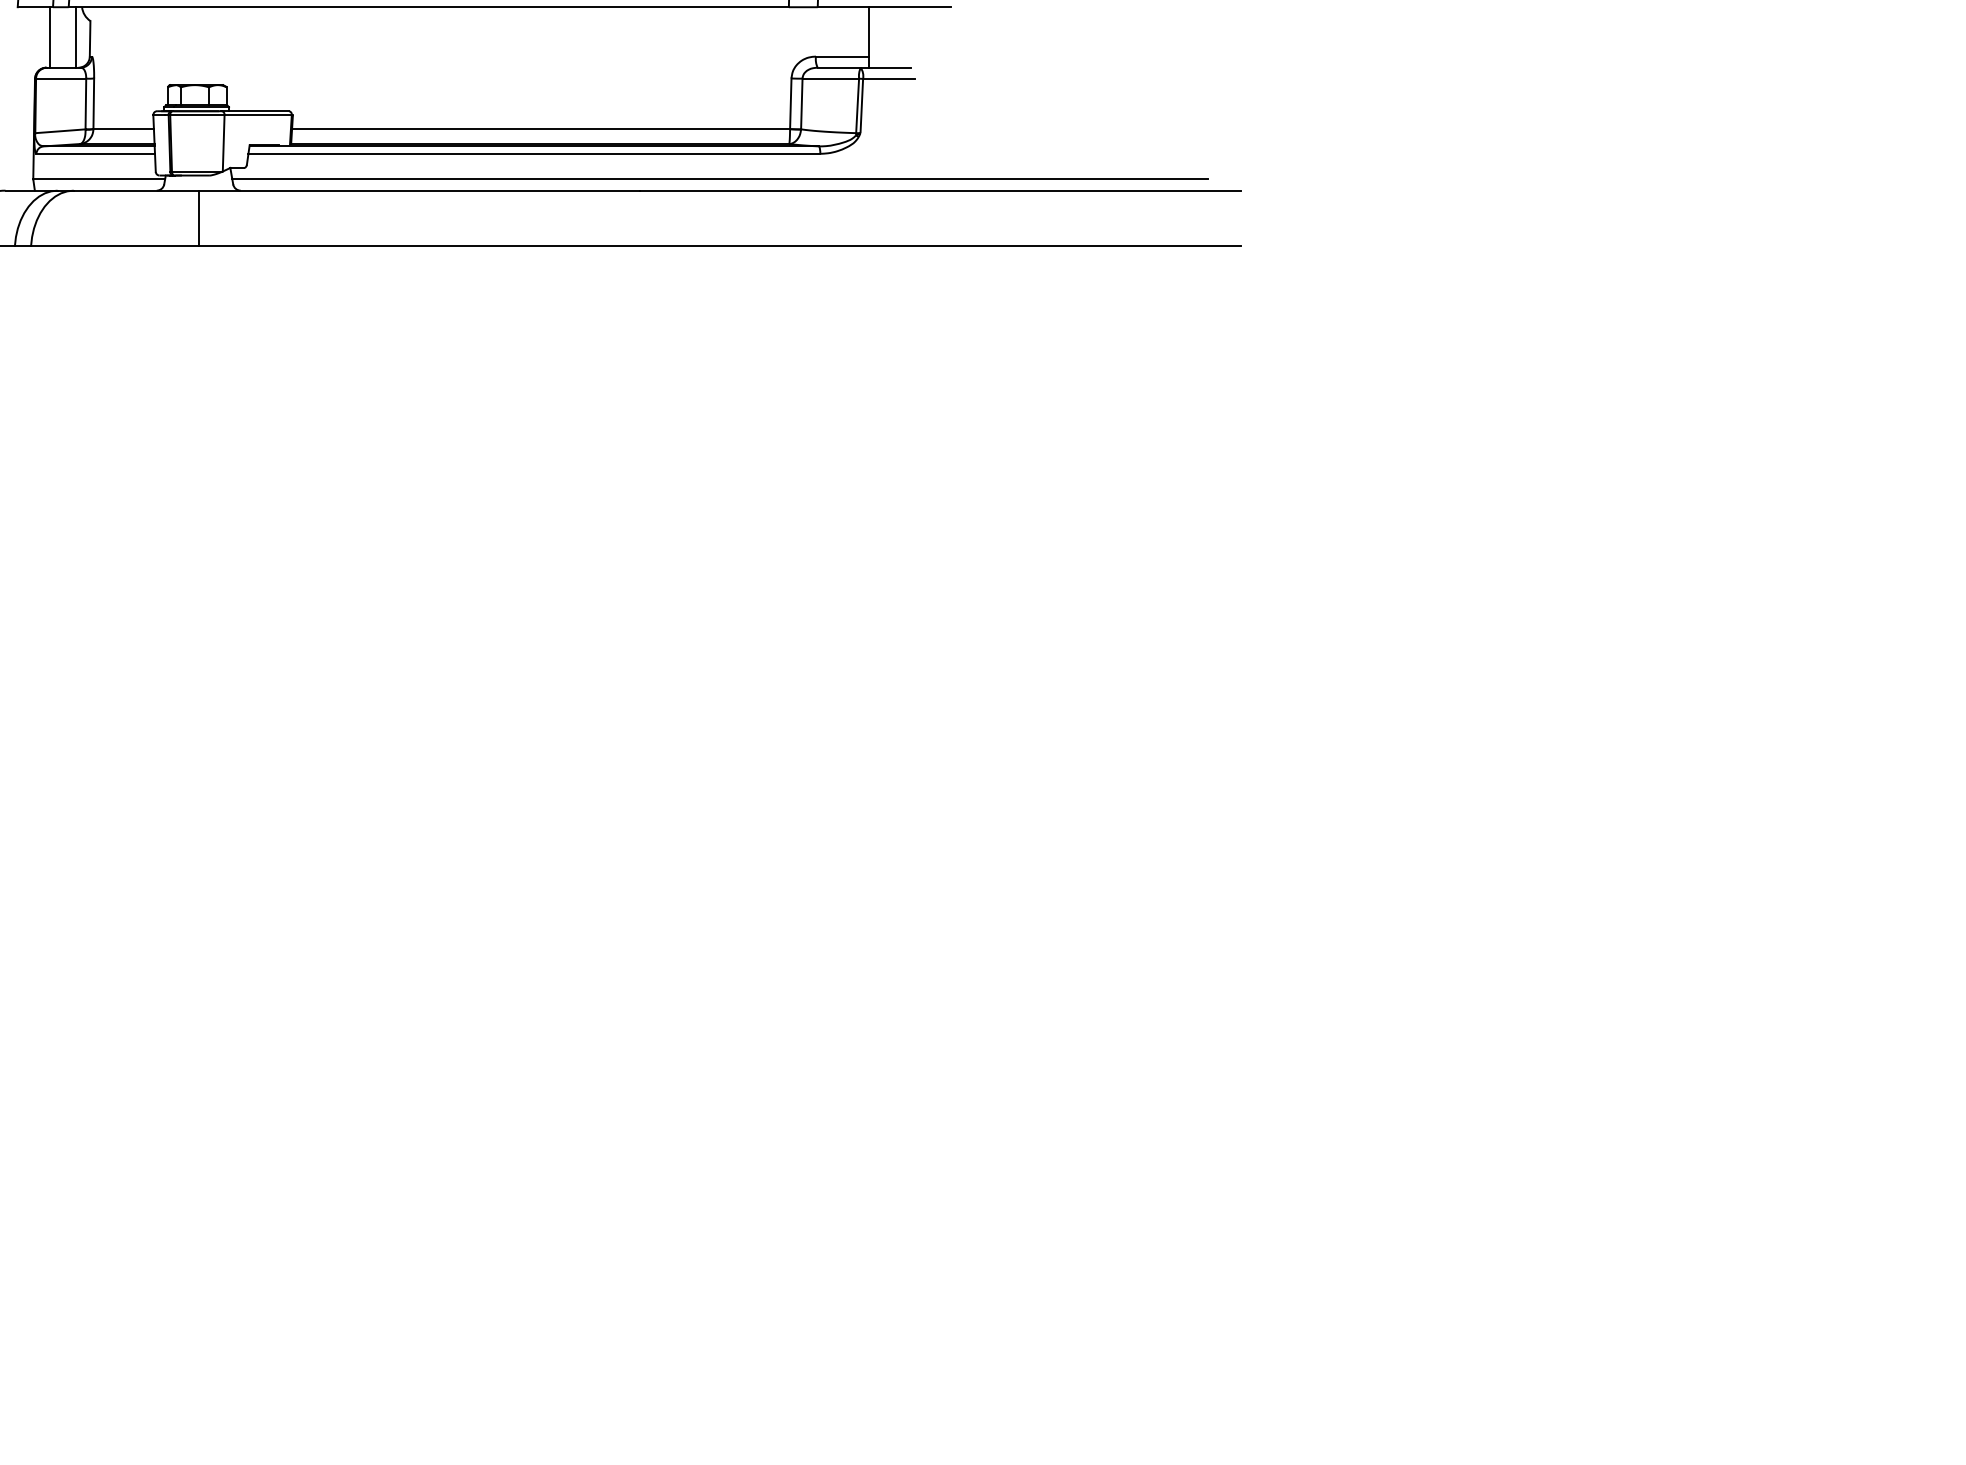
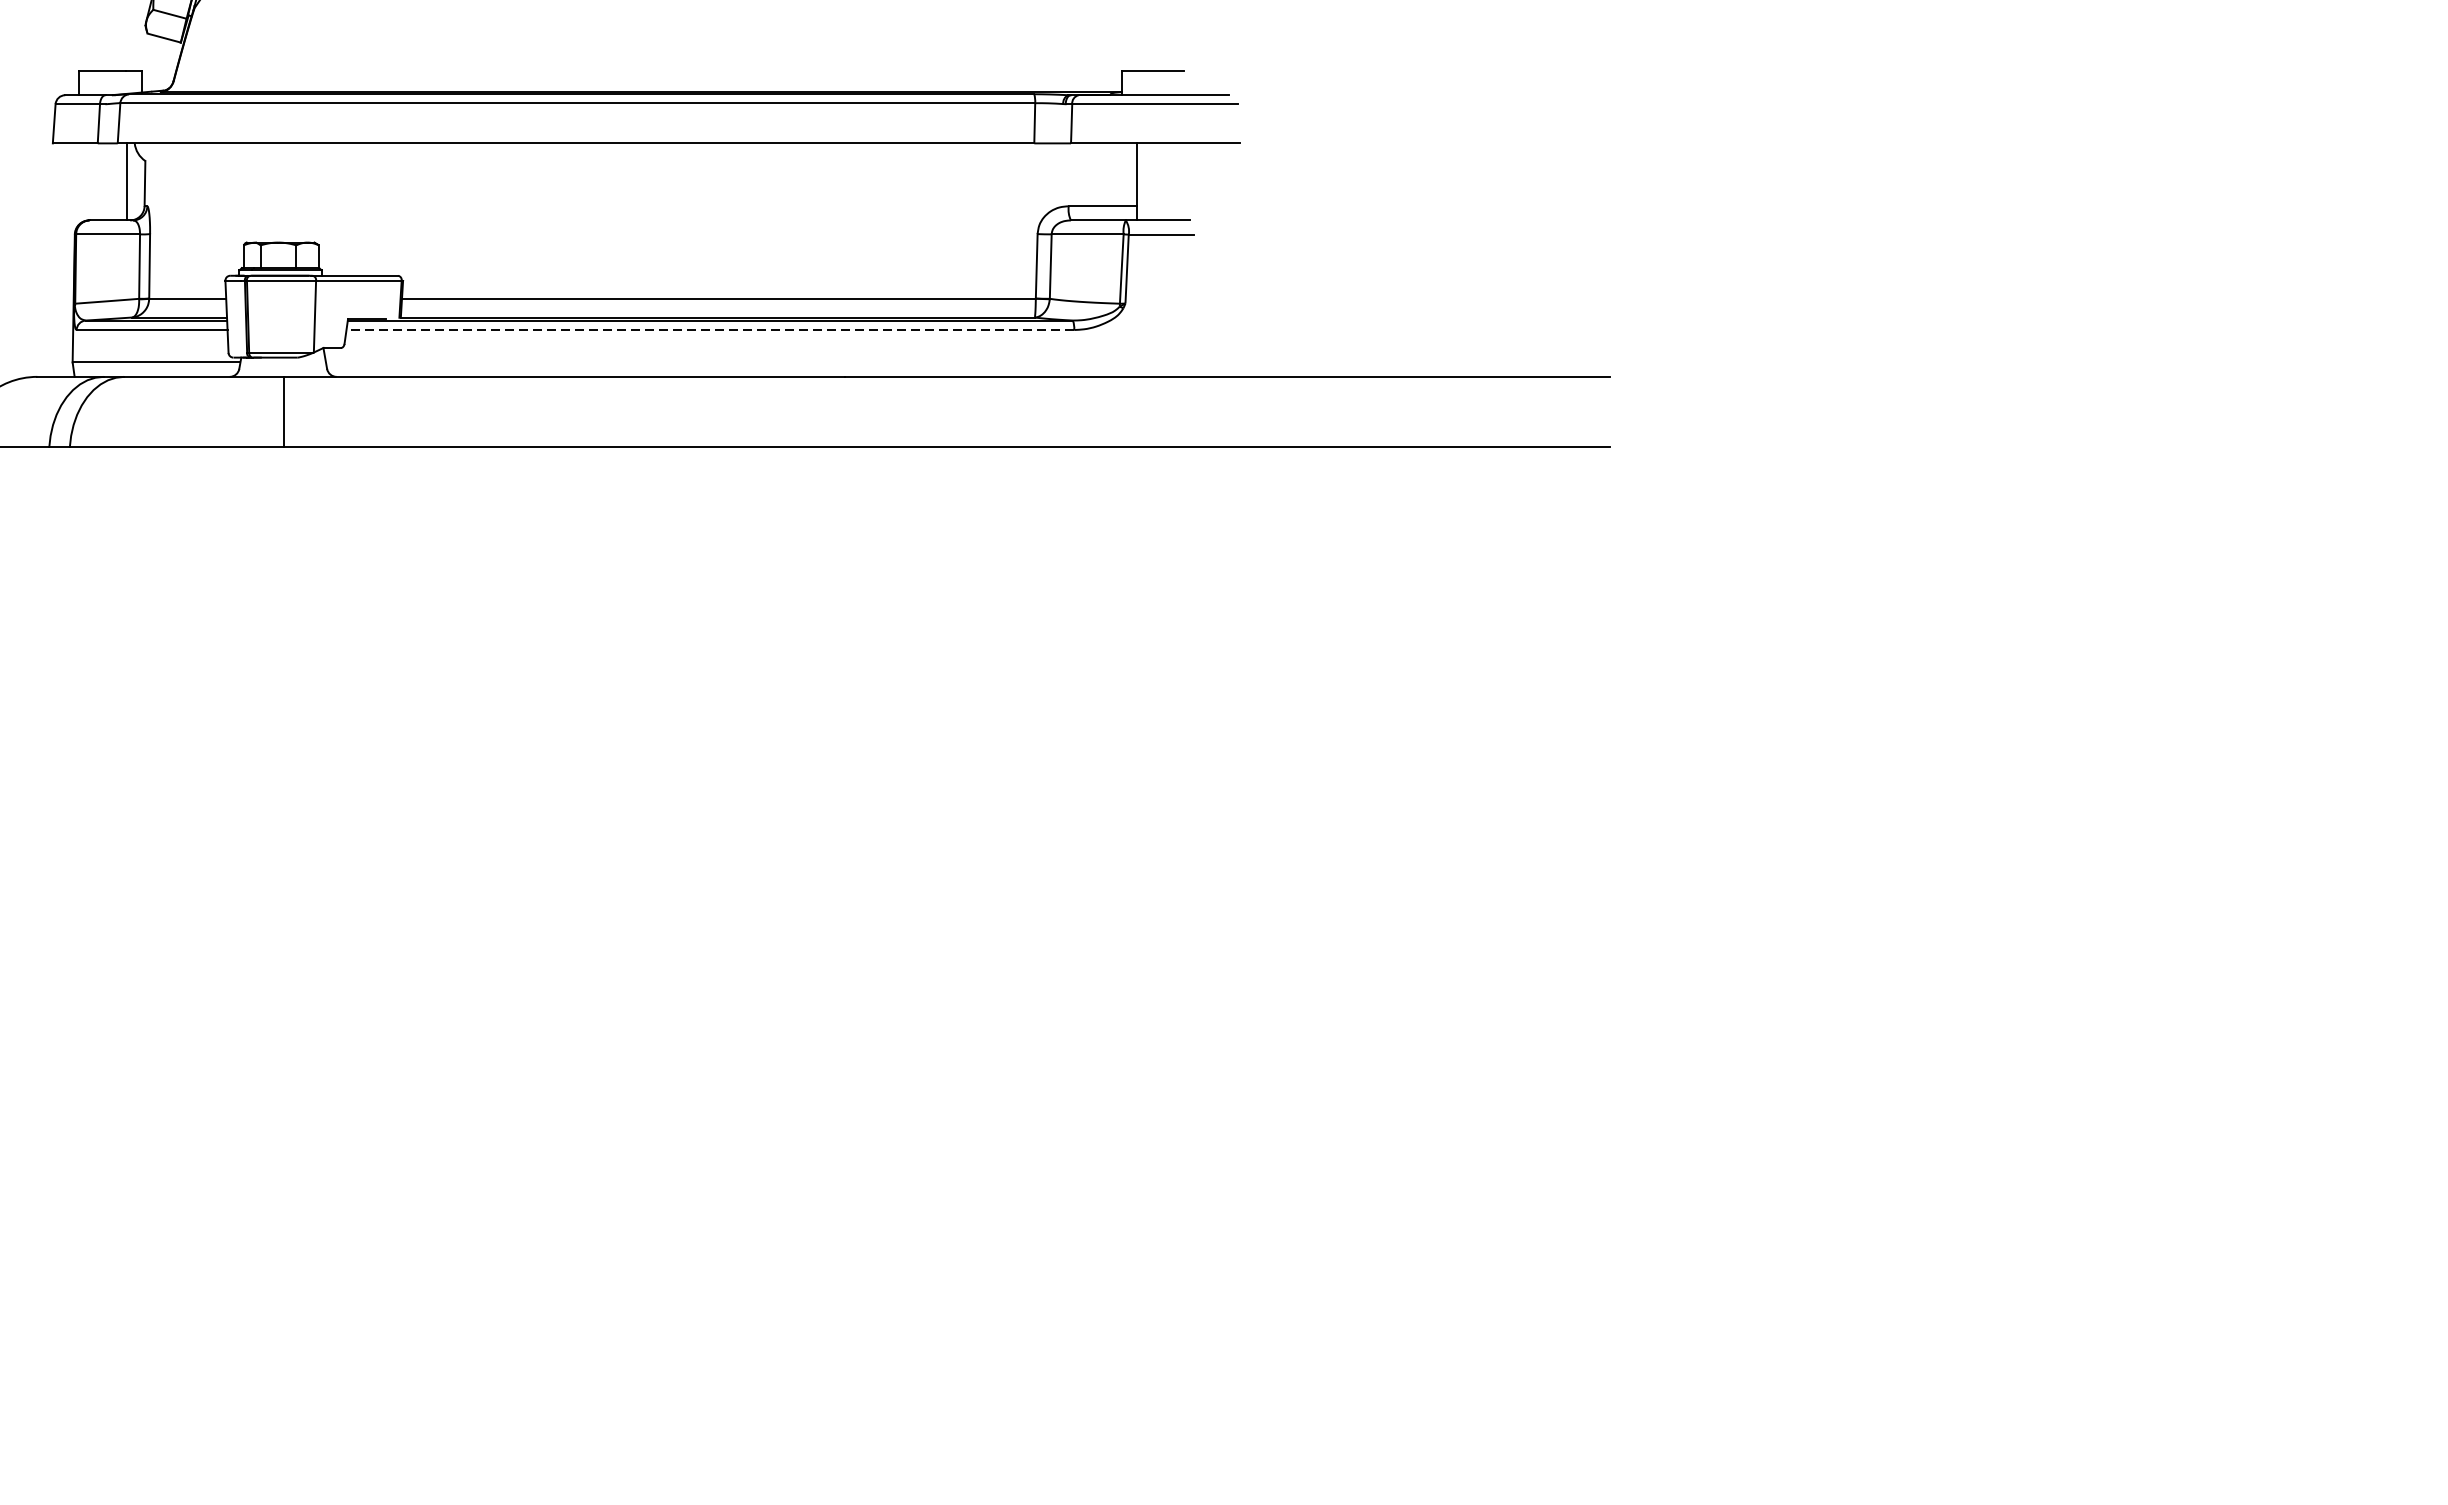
line: (50, 37) -> (94, 181), removed
line: (534, 153) -> (710, 329), solid -> dashed
line: (720, 179) -> (947, 362), removed

